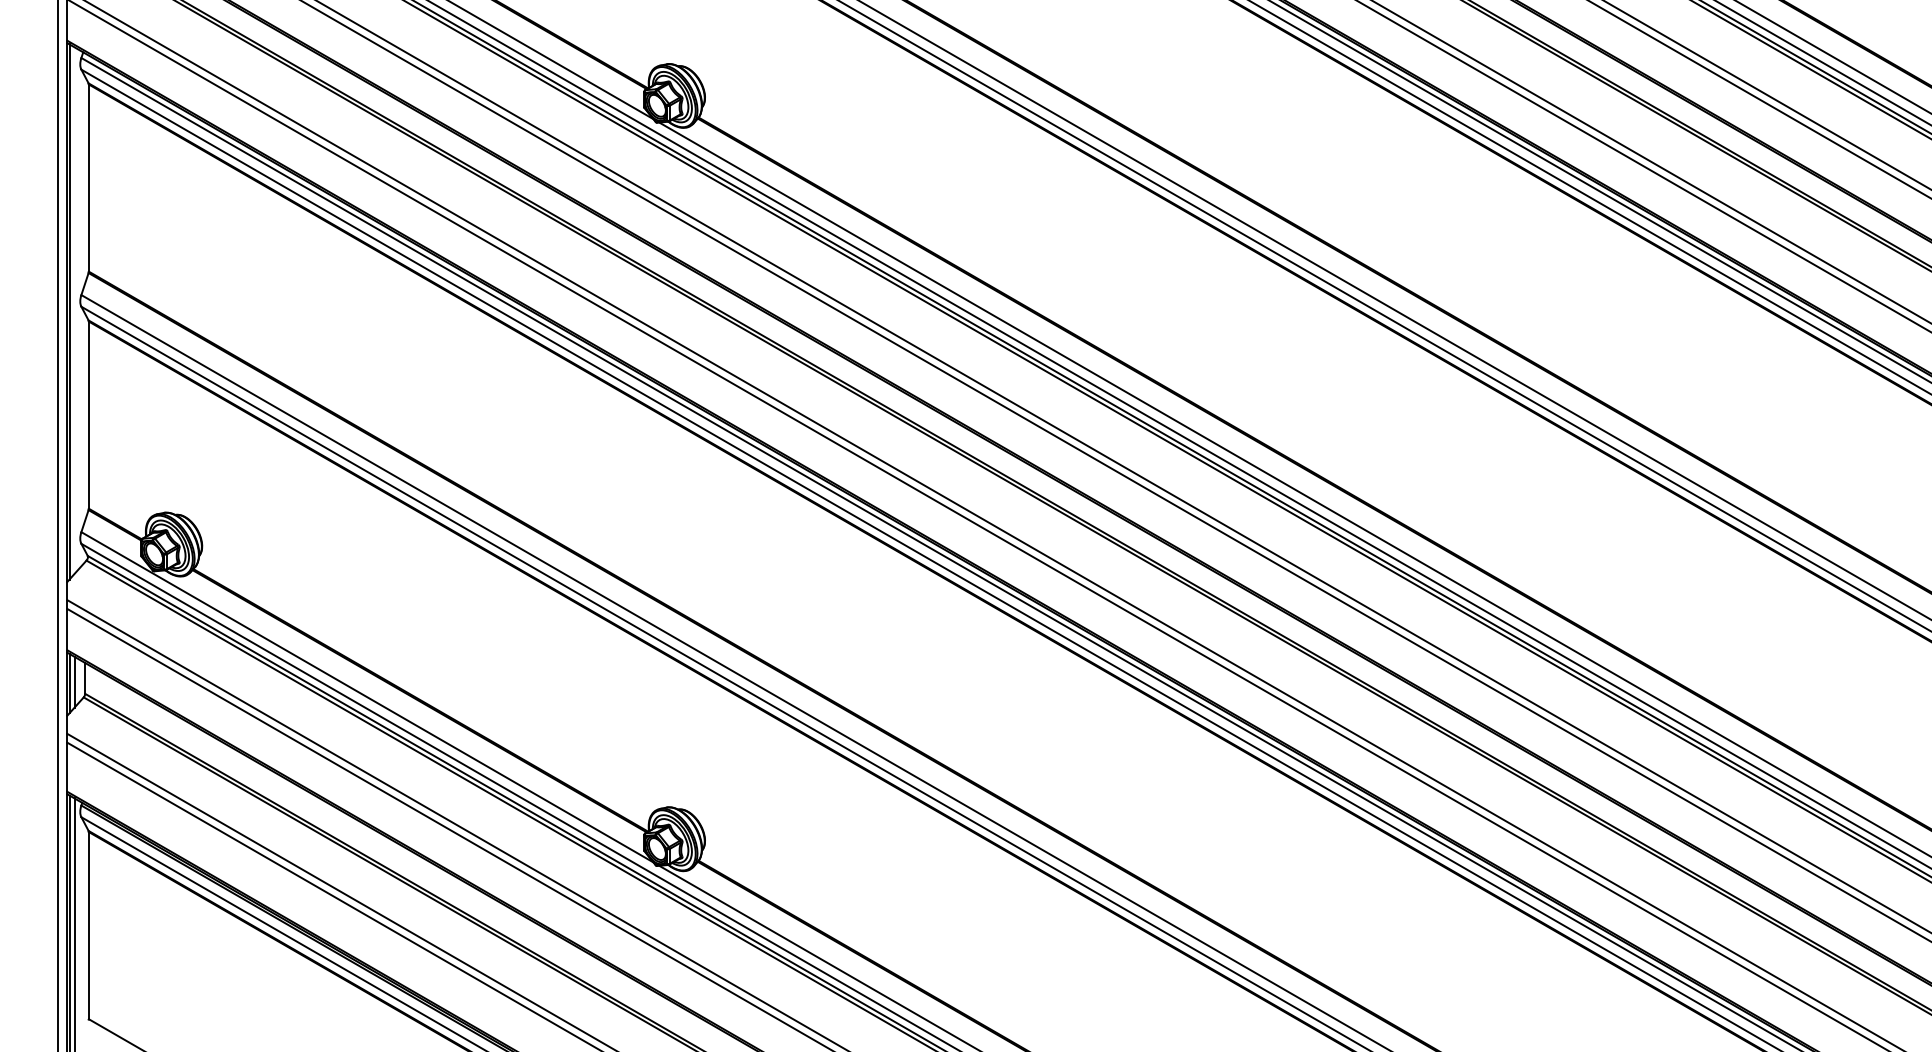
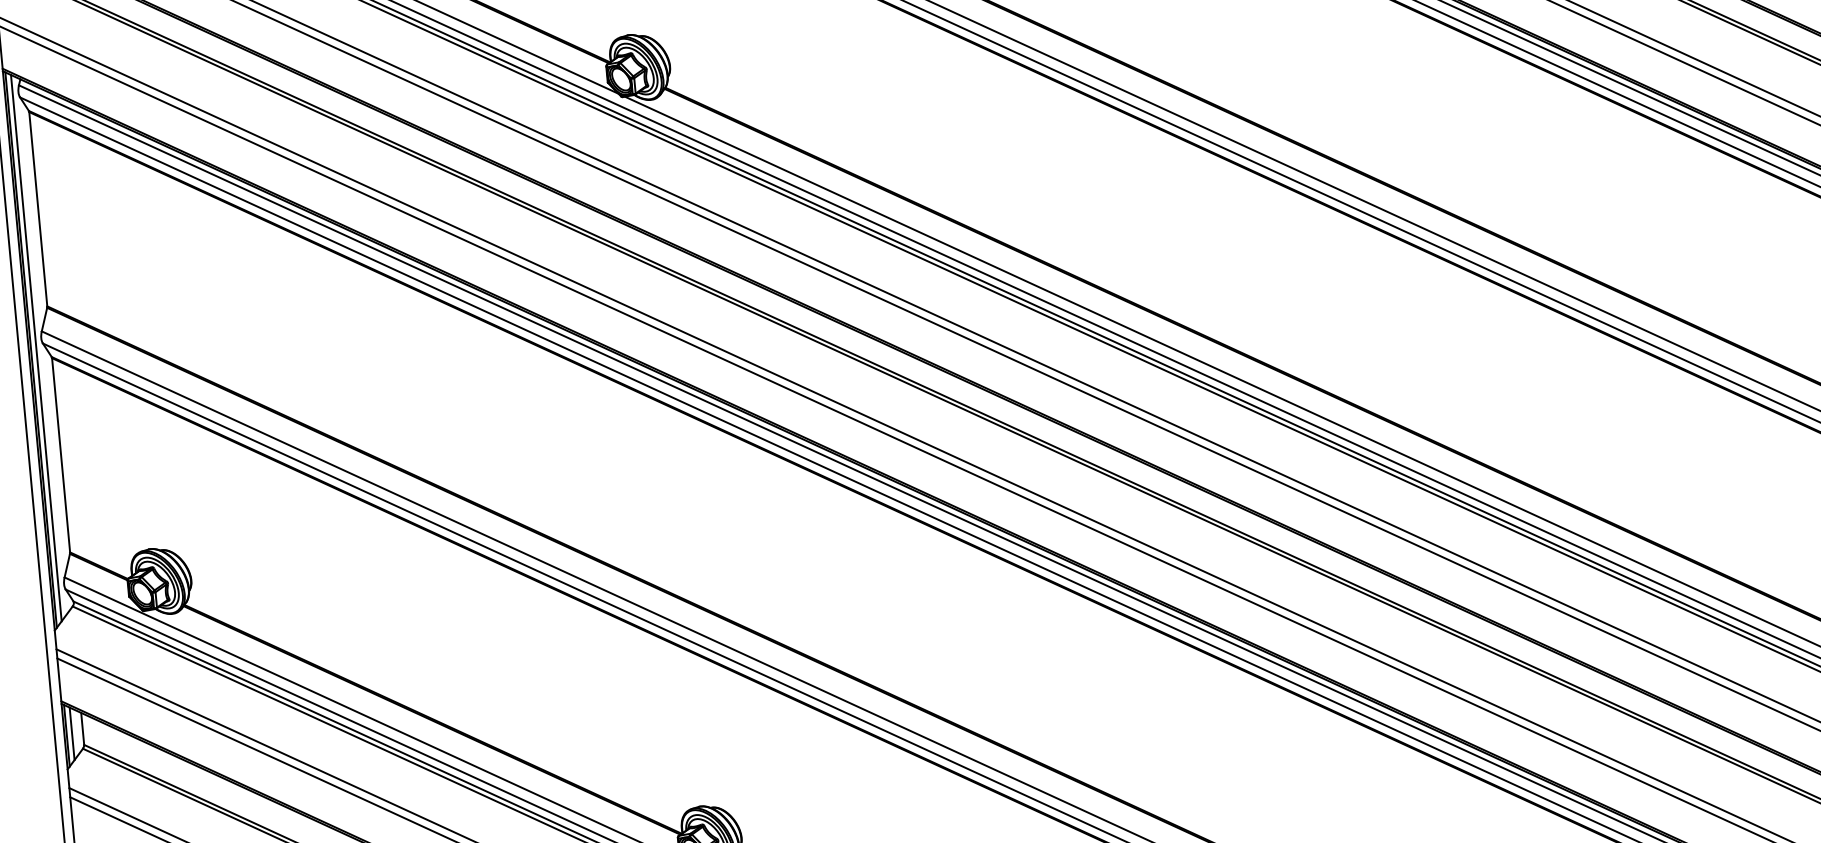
line: (74, 310) -> (36, 348), added

